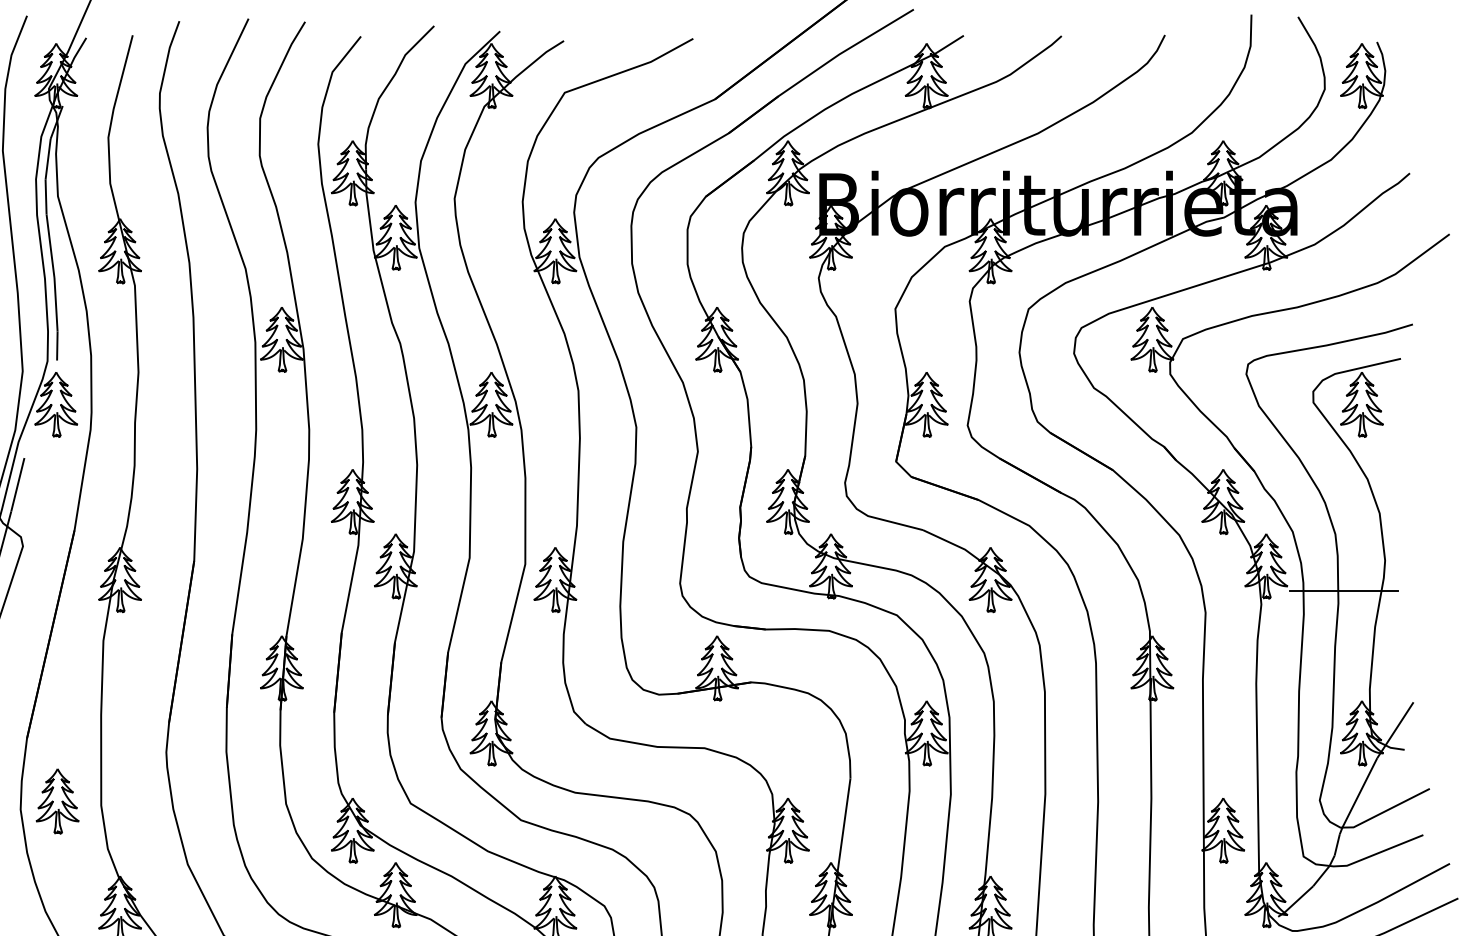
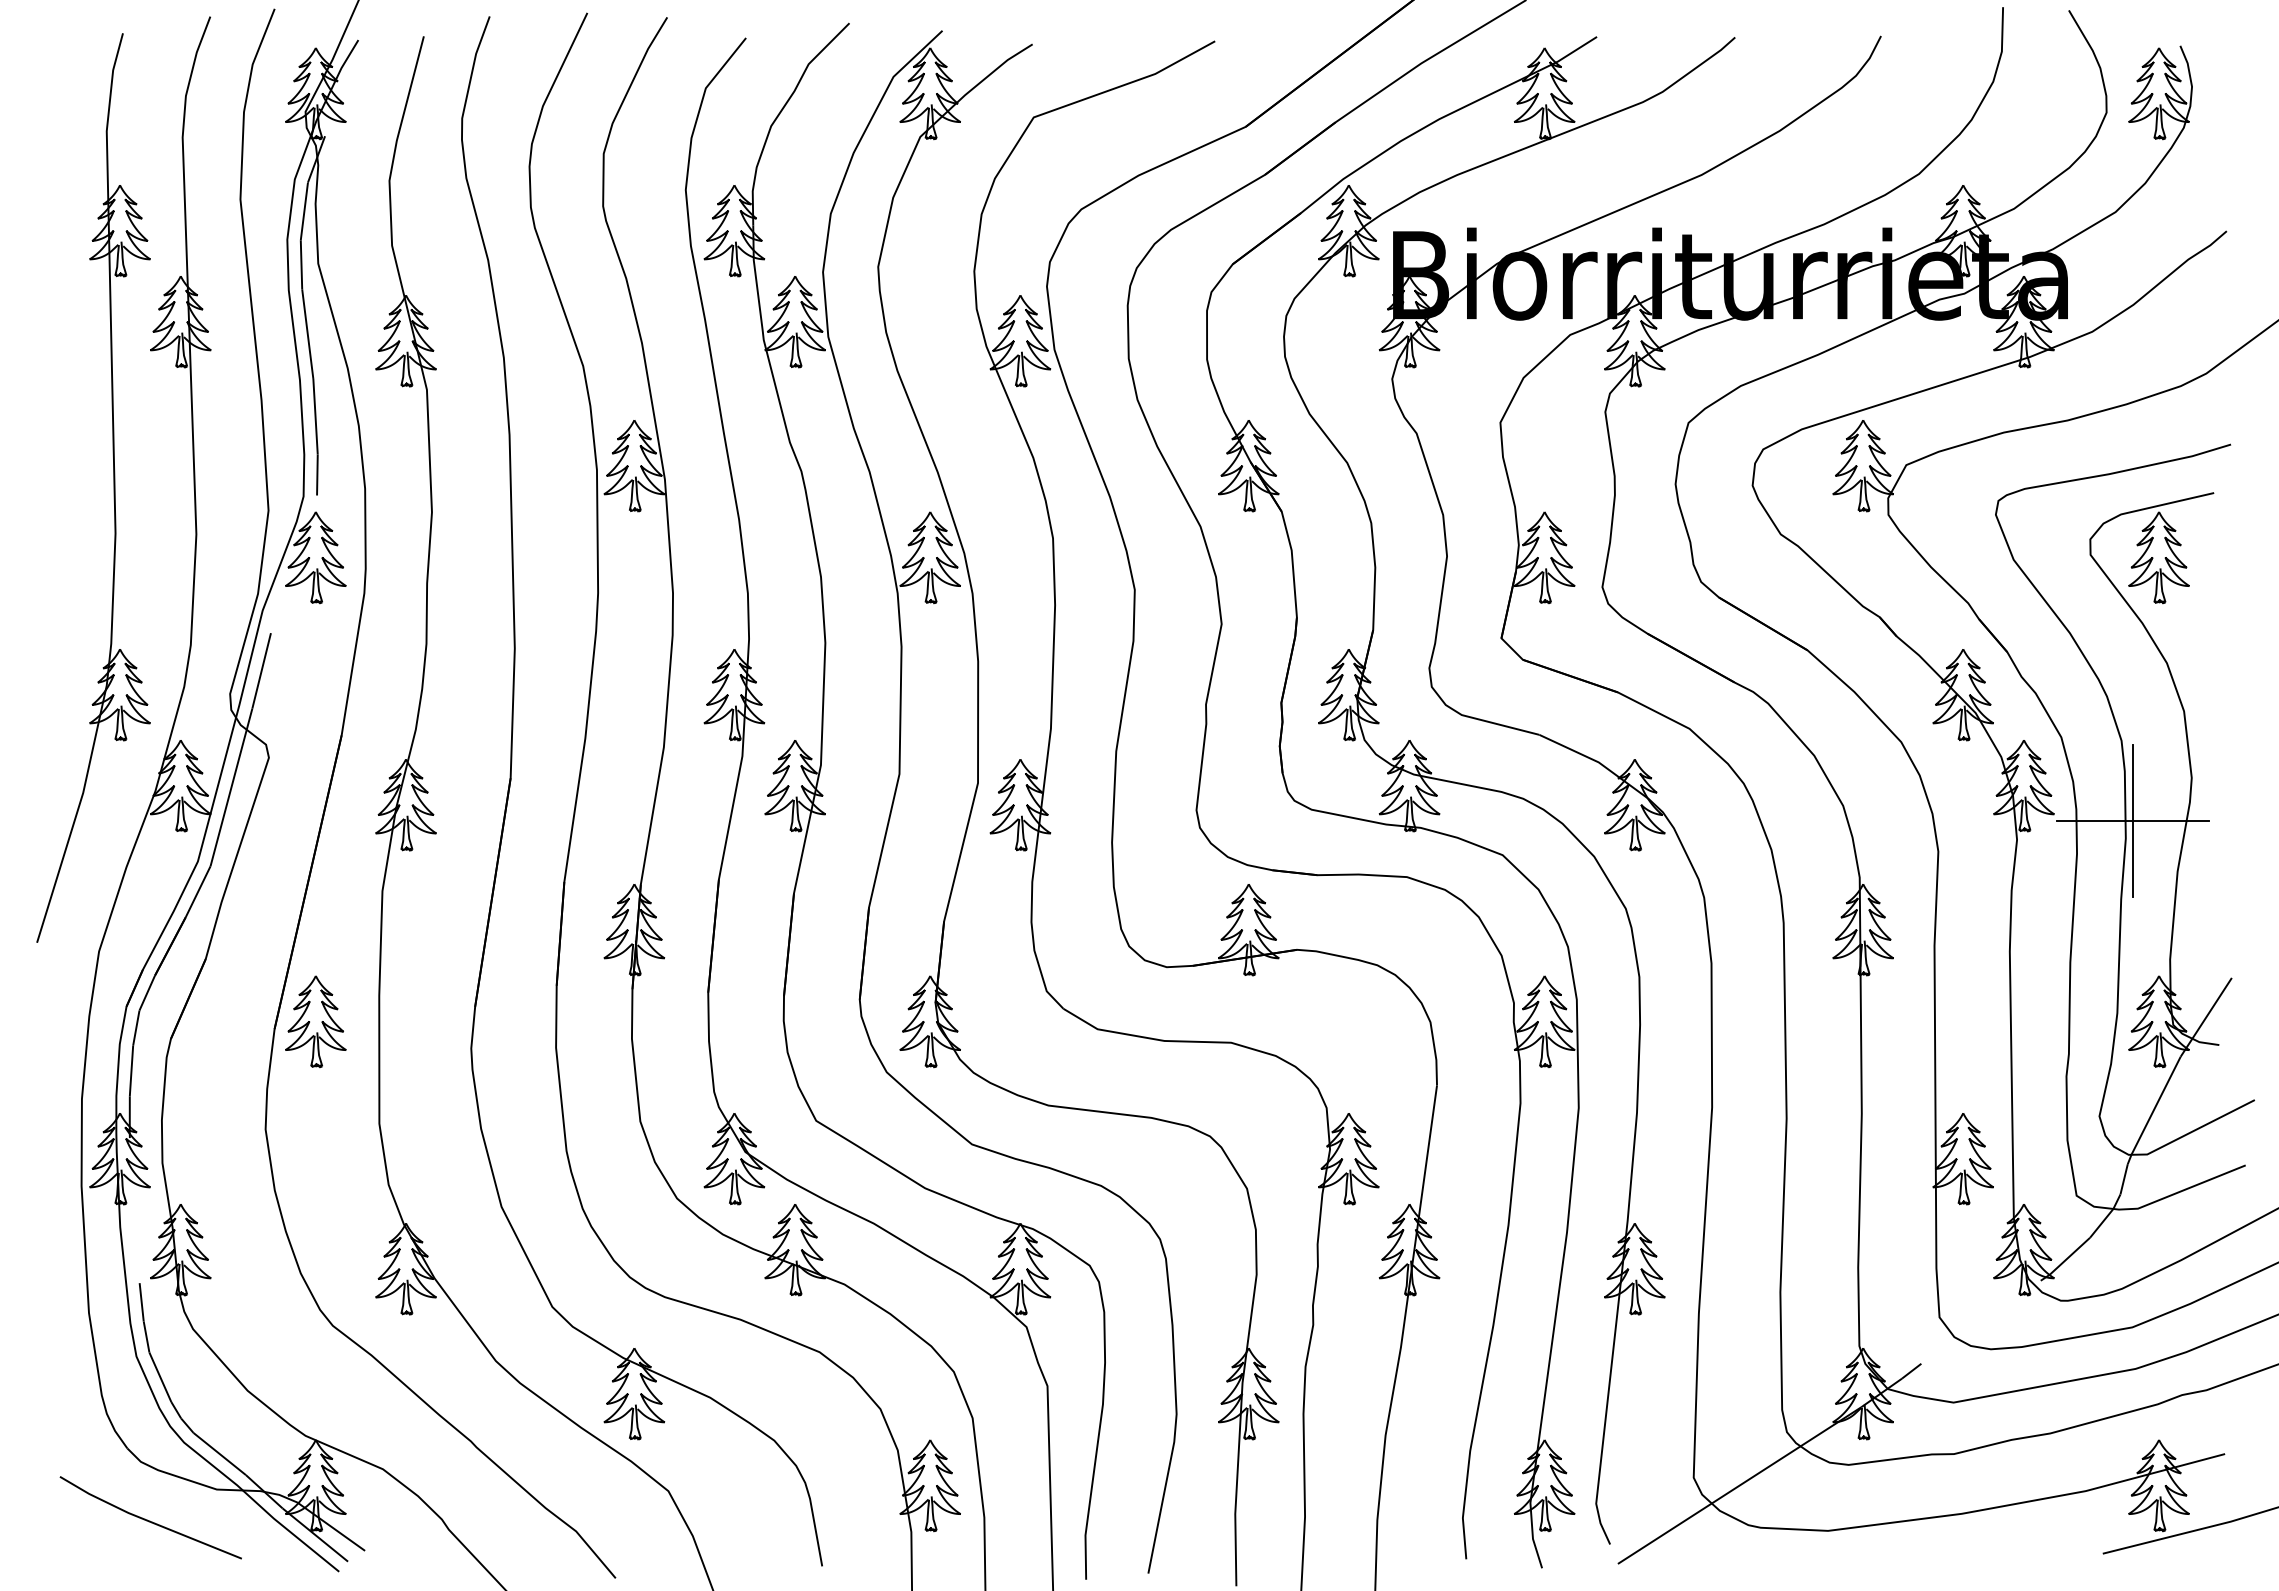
line: (1343, 590) -> (2133, 820), added
part: (57, 801) -> (315, 1021), moved

